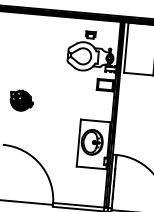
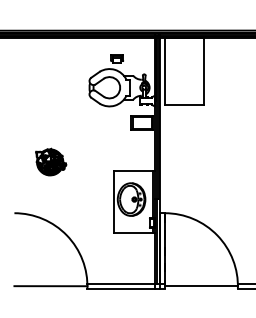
part: (22, 100) -> (51, 161), moved

